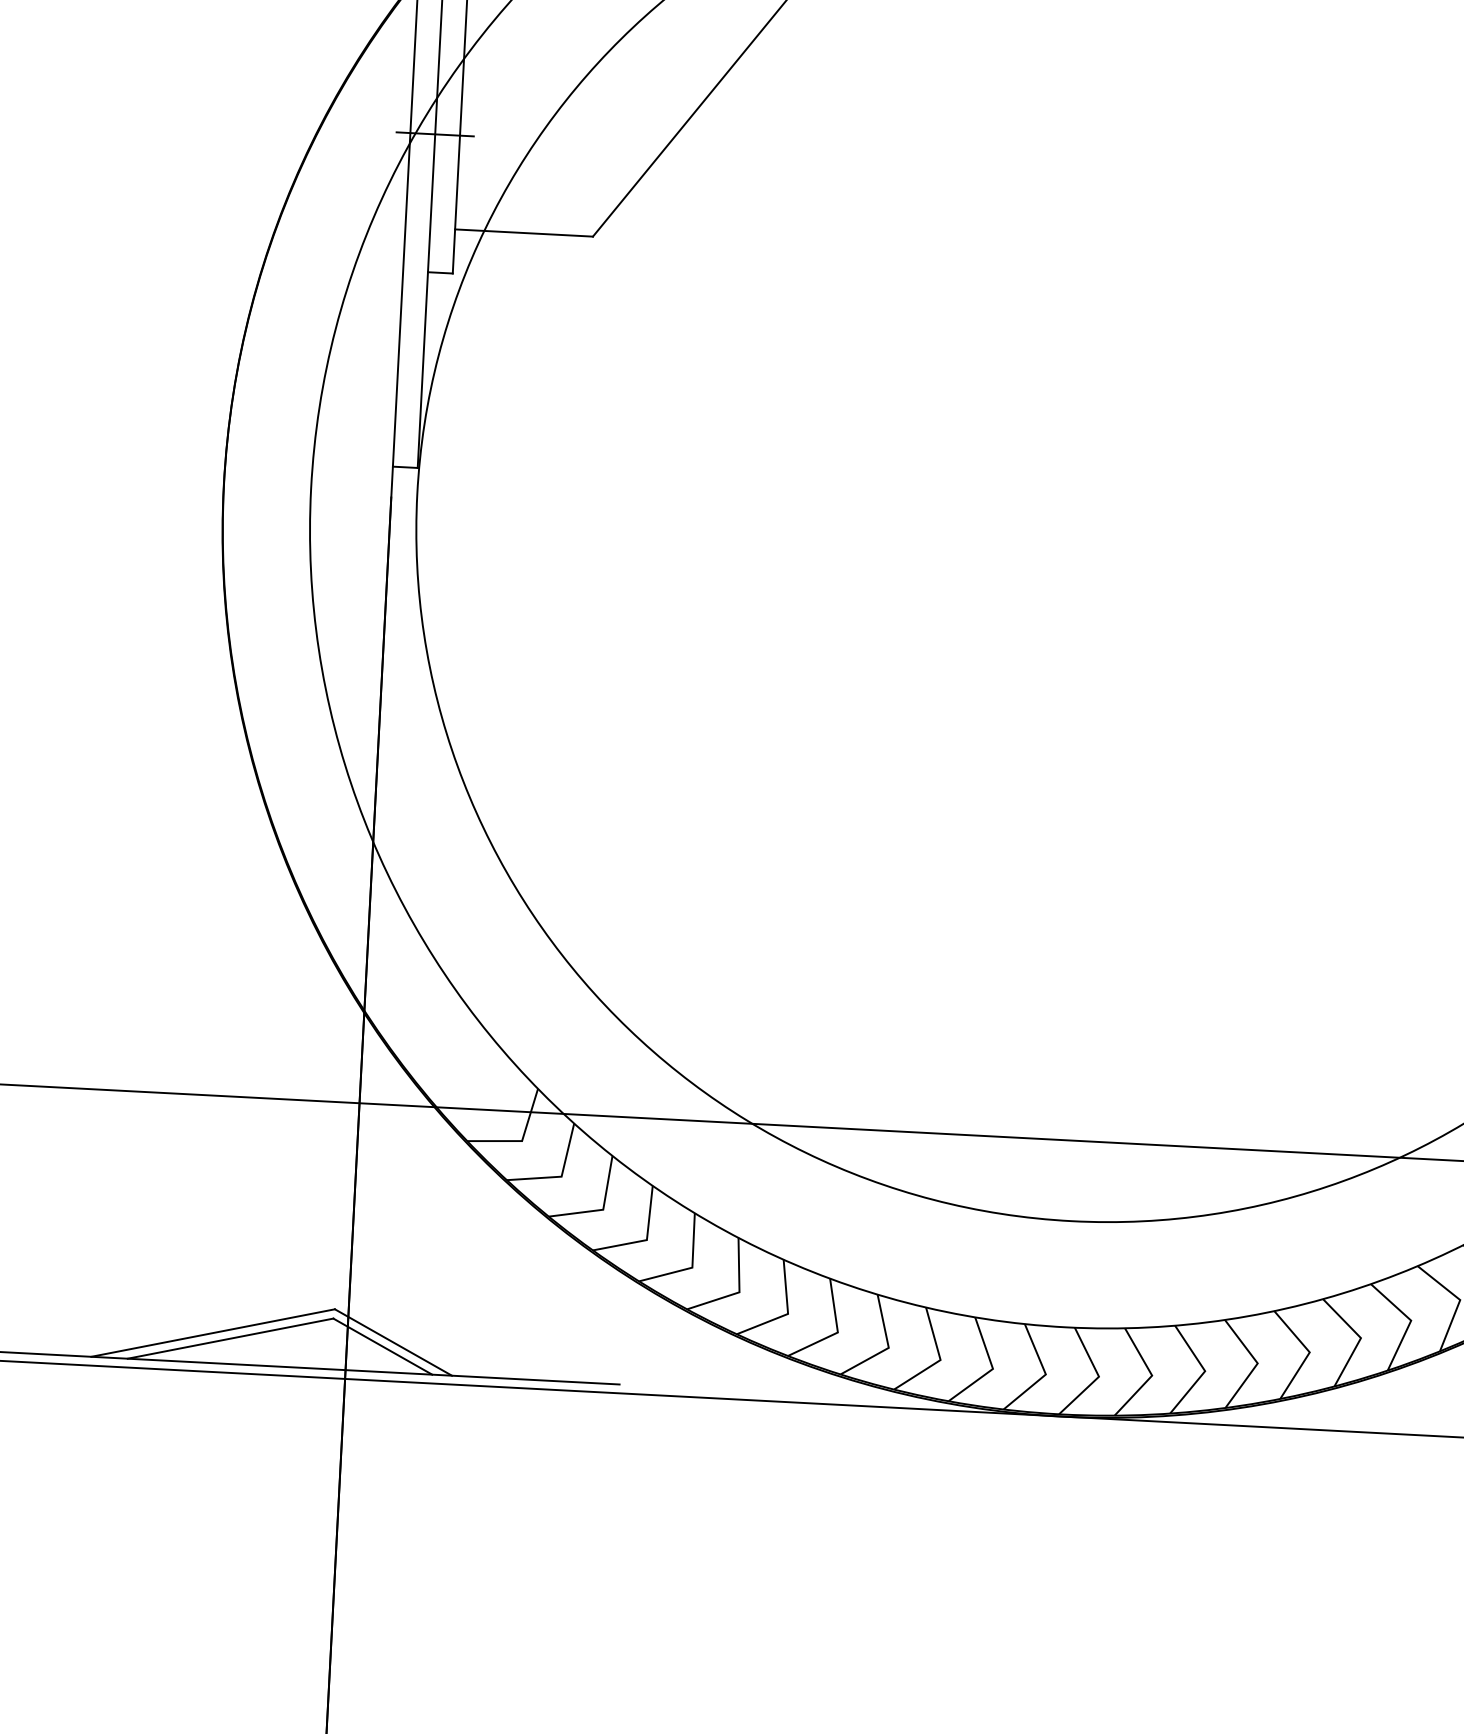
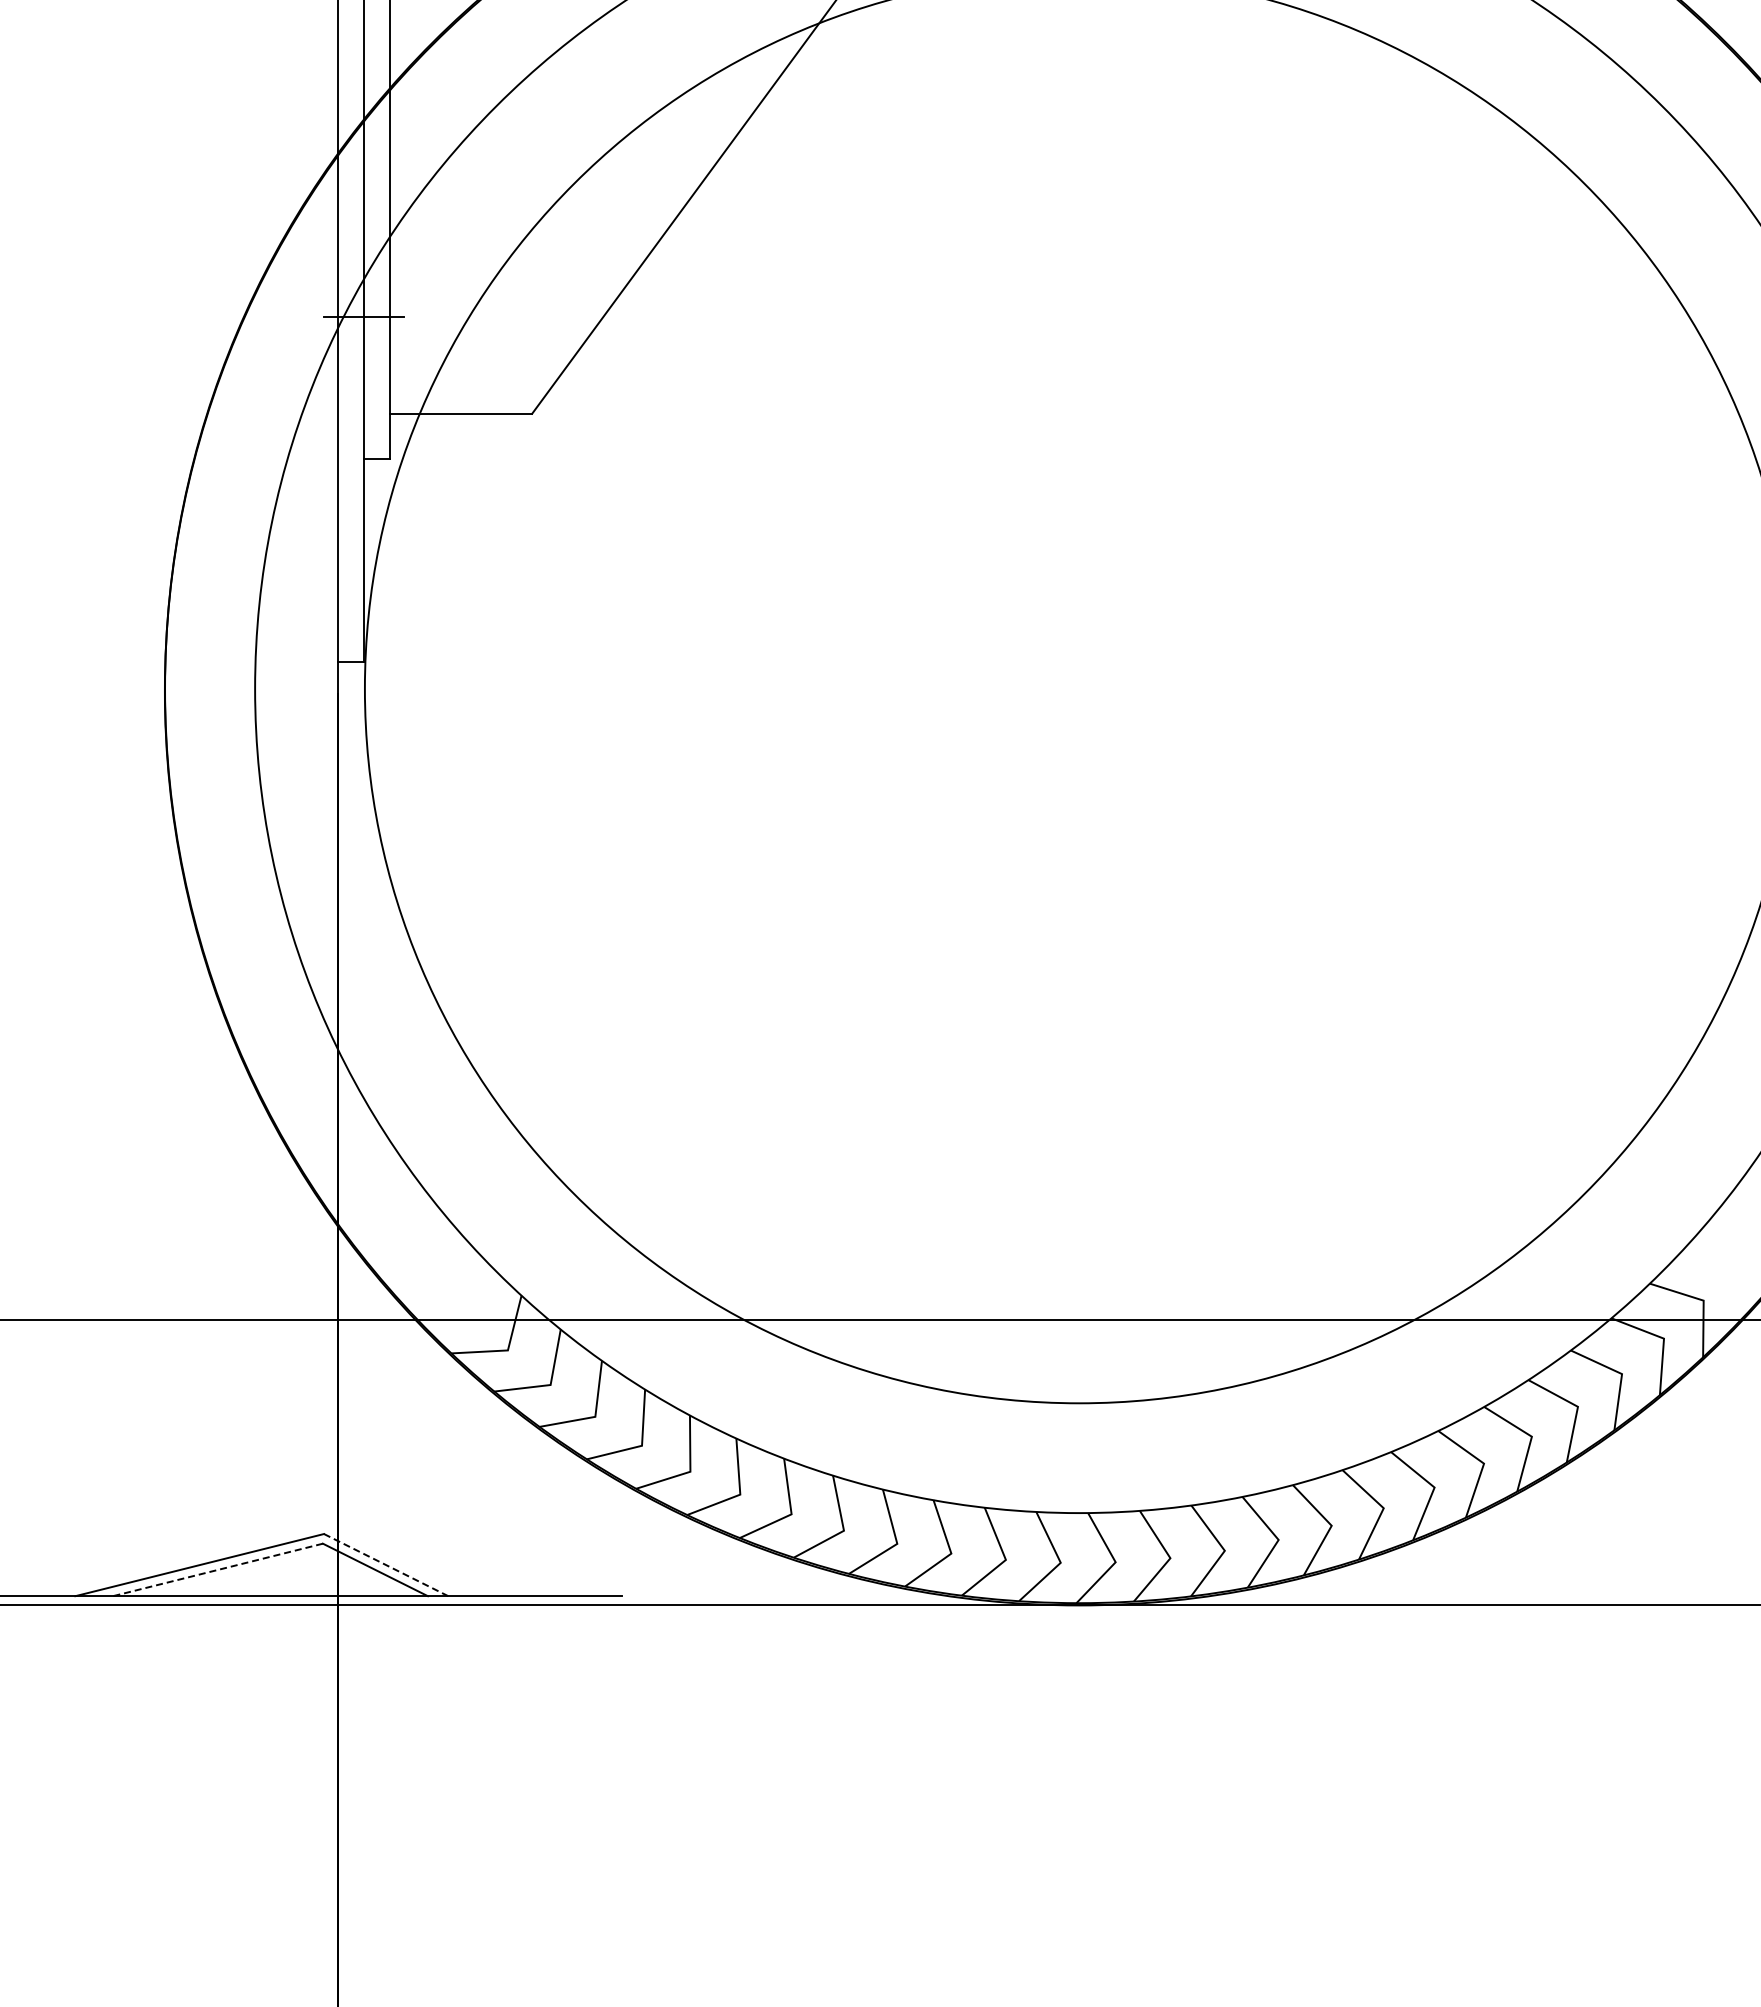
line: (230, 1339) -> (217, 1570), solid -> dashed
line: (392, 1341) -> (385, 1564), solid -> dashed

